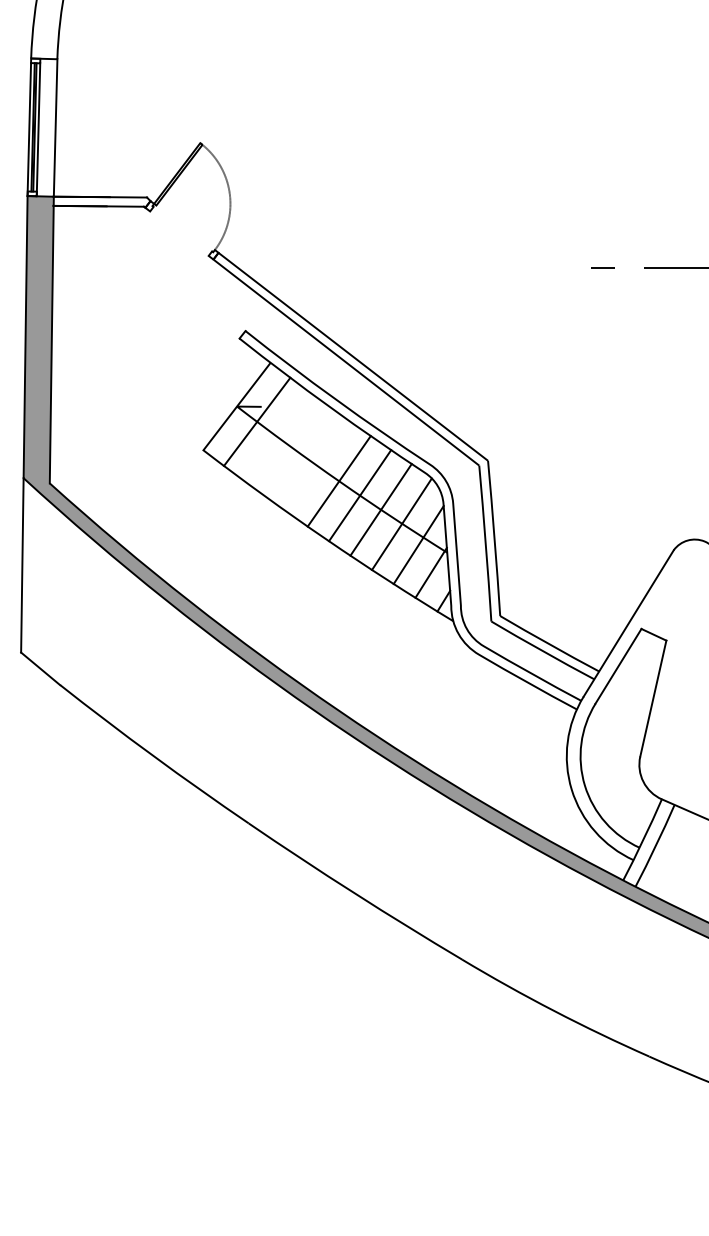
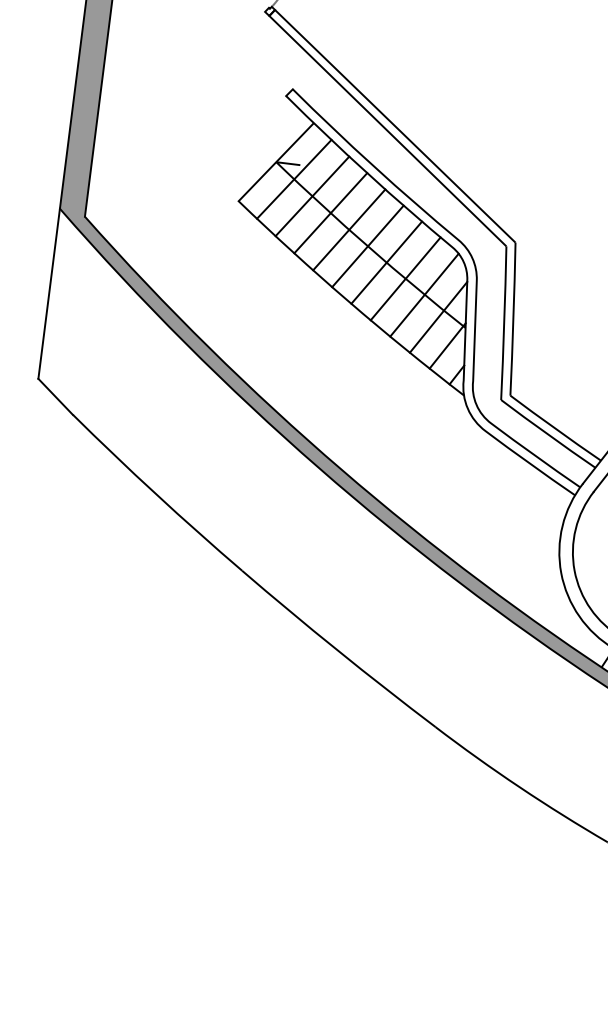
line: (277, 436) -> (312, 195), added
line: (297, 451) -> (330, 212), added
line: (318, 466) -> (349, 229), added

